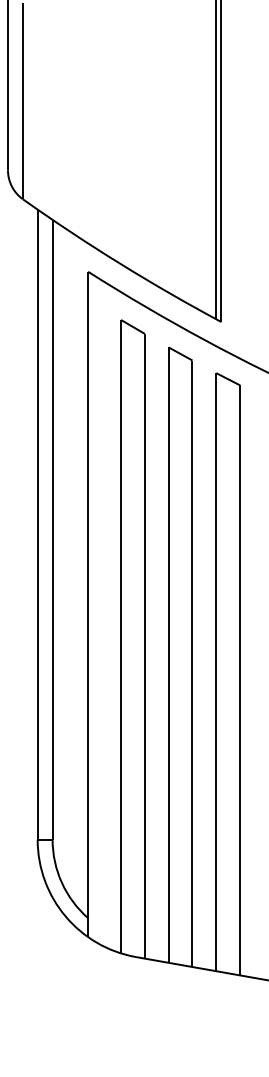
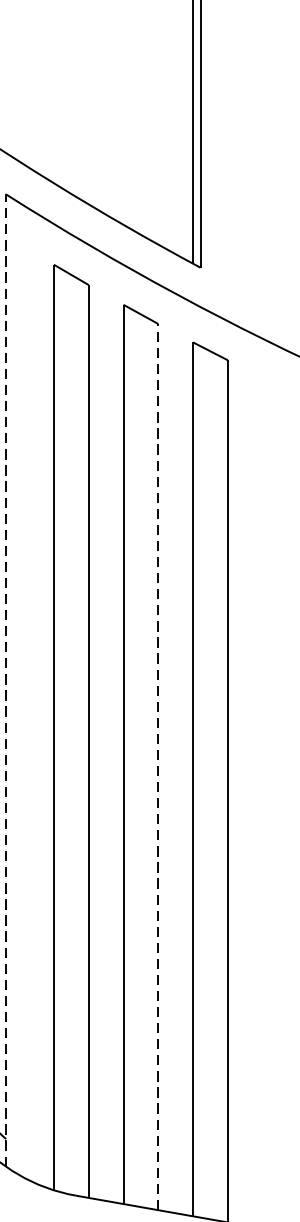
line: (88, 604) -> (6, 680), solid -> dashed
line: (192, 663) -> (158, 766), solid -> dashed

